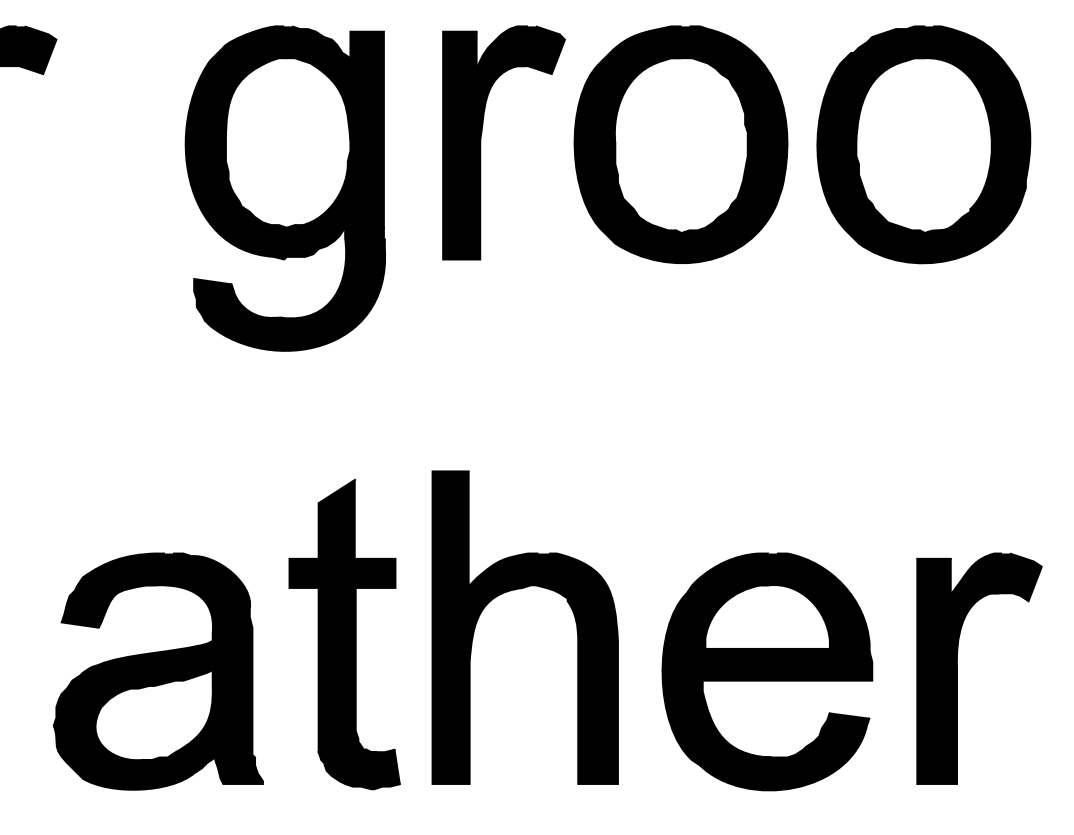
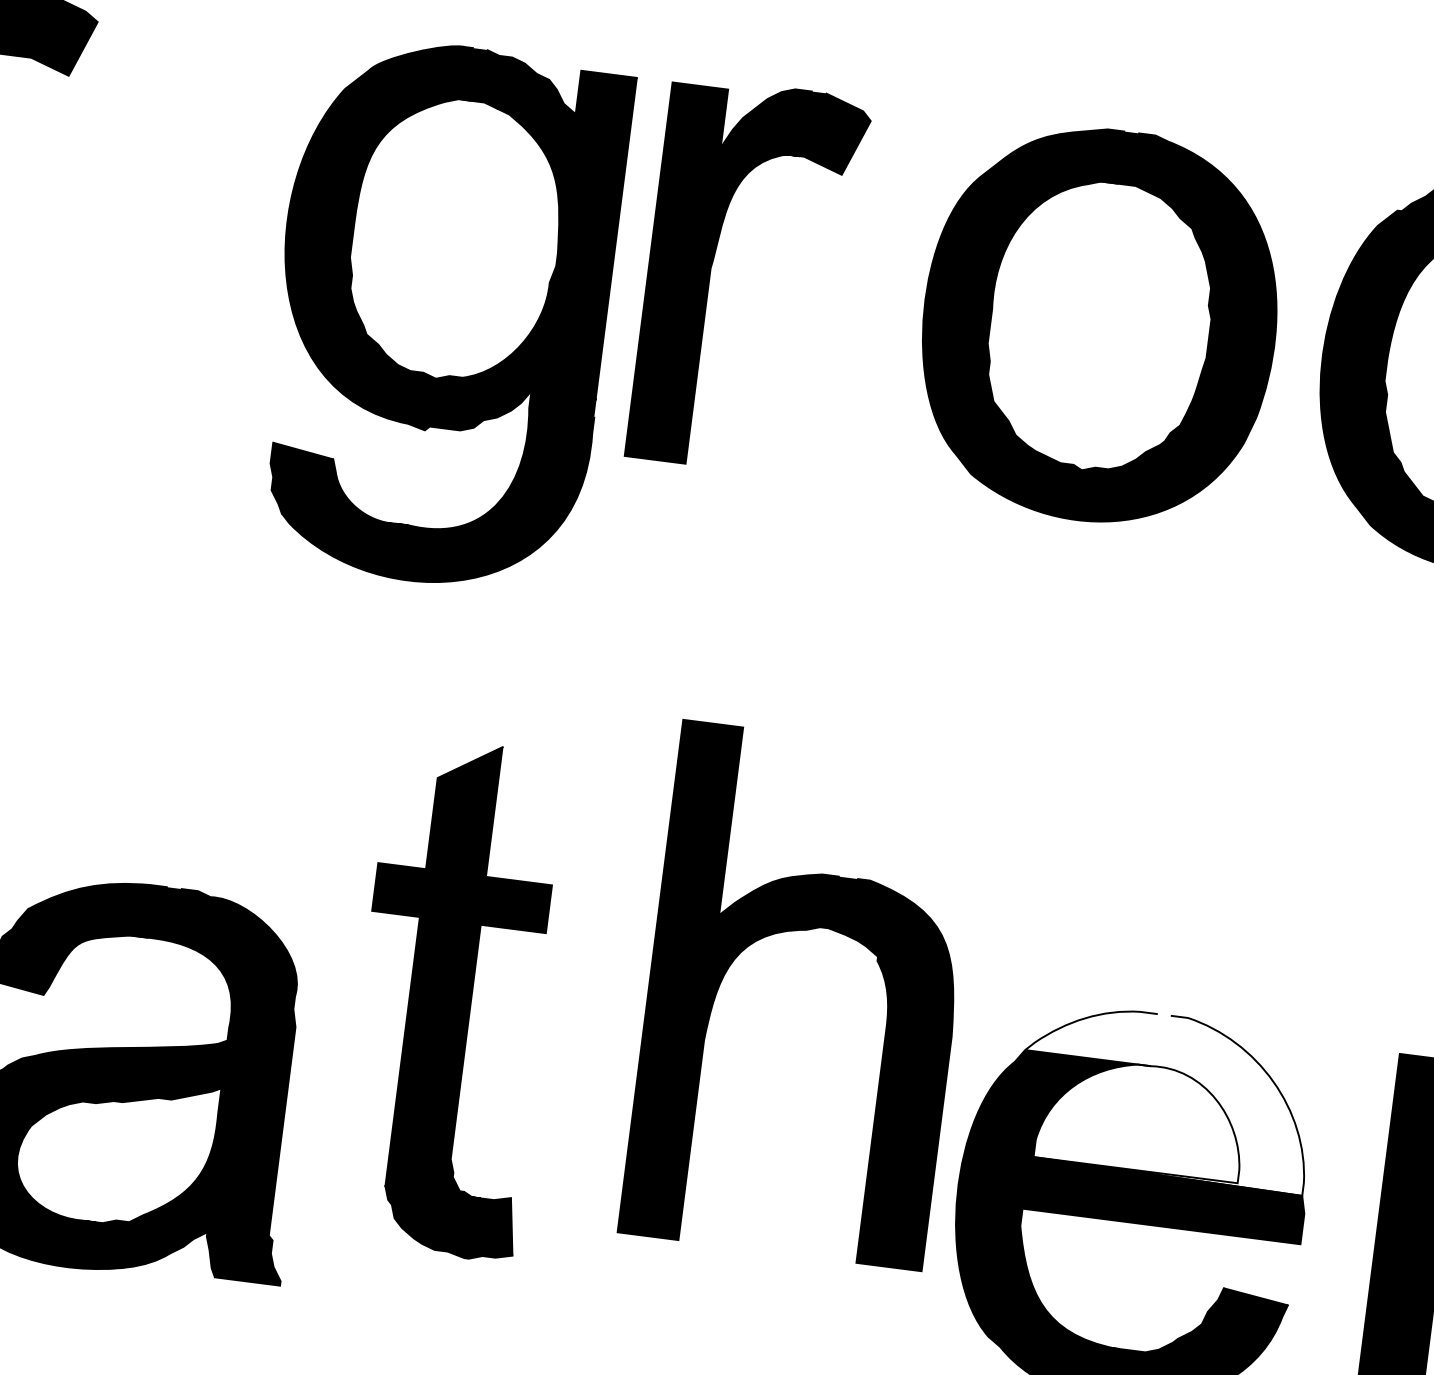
part: (481, 142) -> (712, 272), moved
part: (515, 590) -> (794, 932), moved
fill: (780, 602) -> (1166, 1096), removed
part: (344, 634) -> (452, 998), moved

